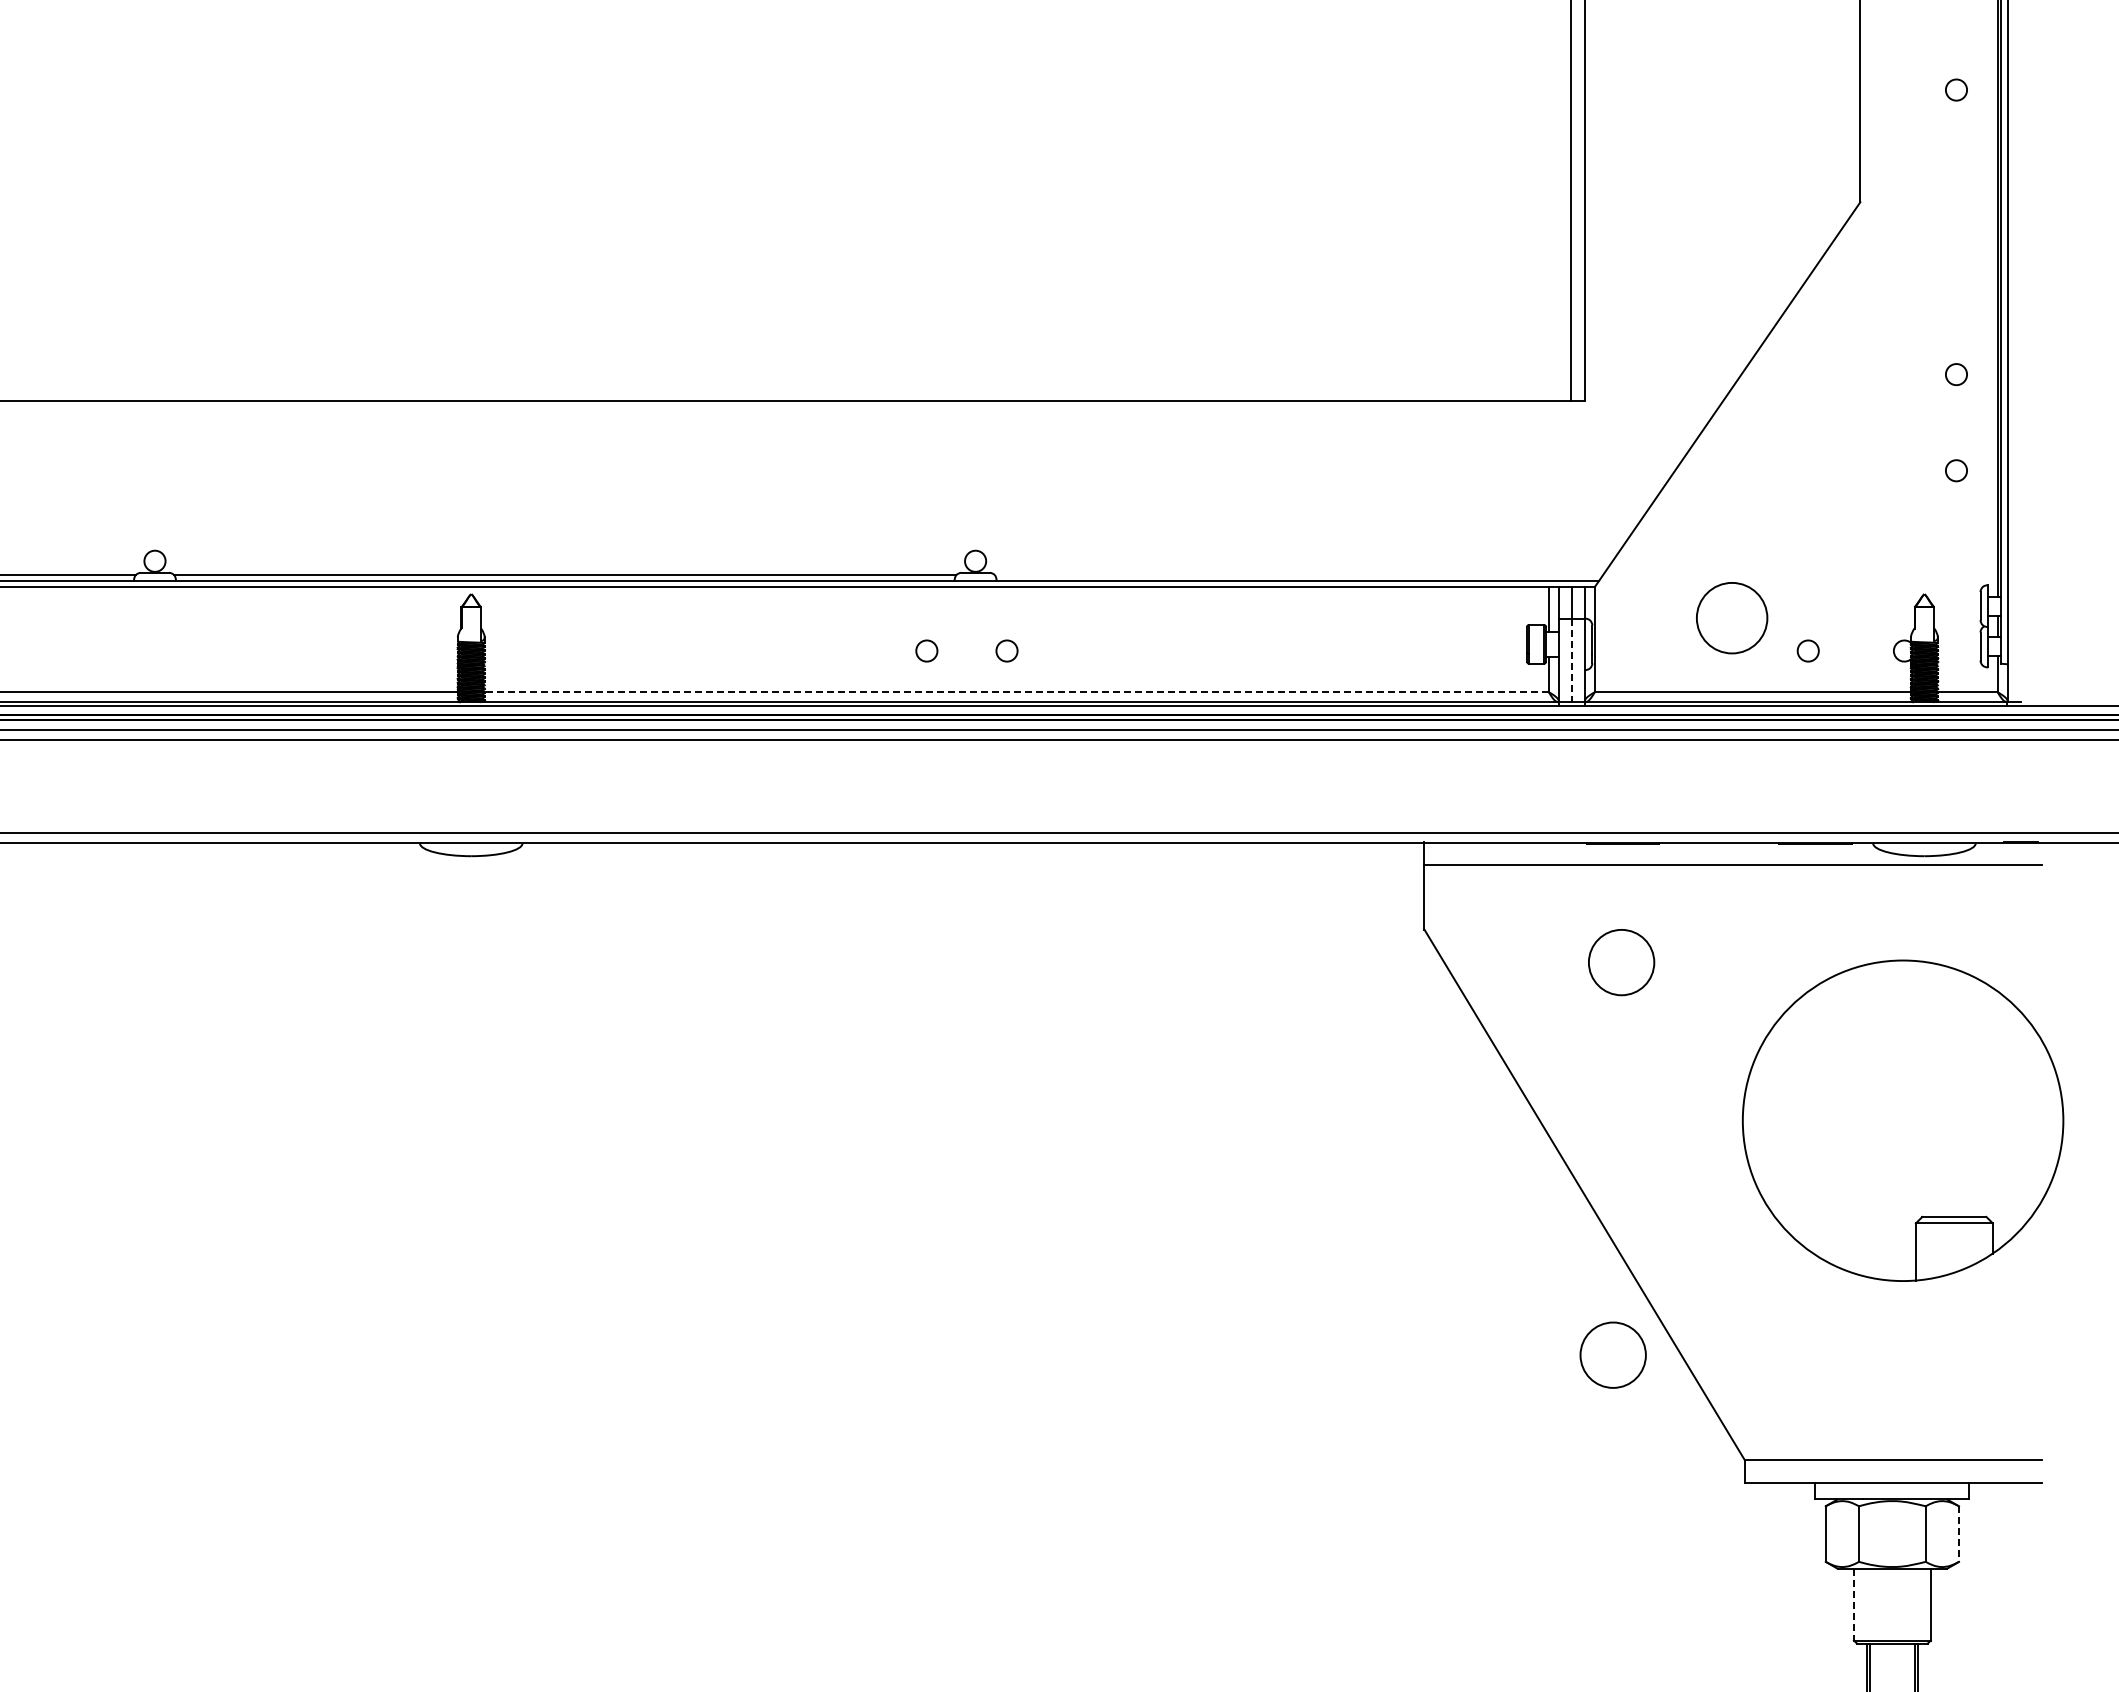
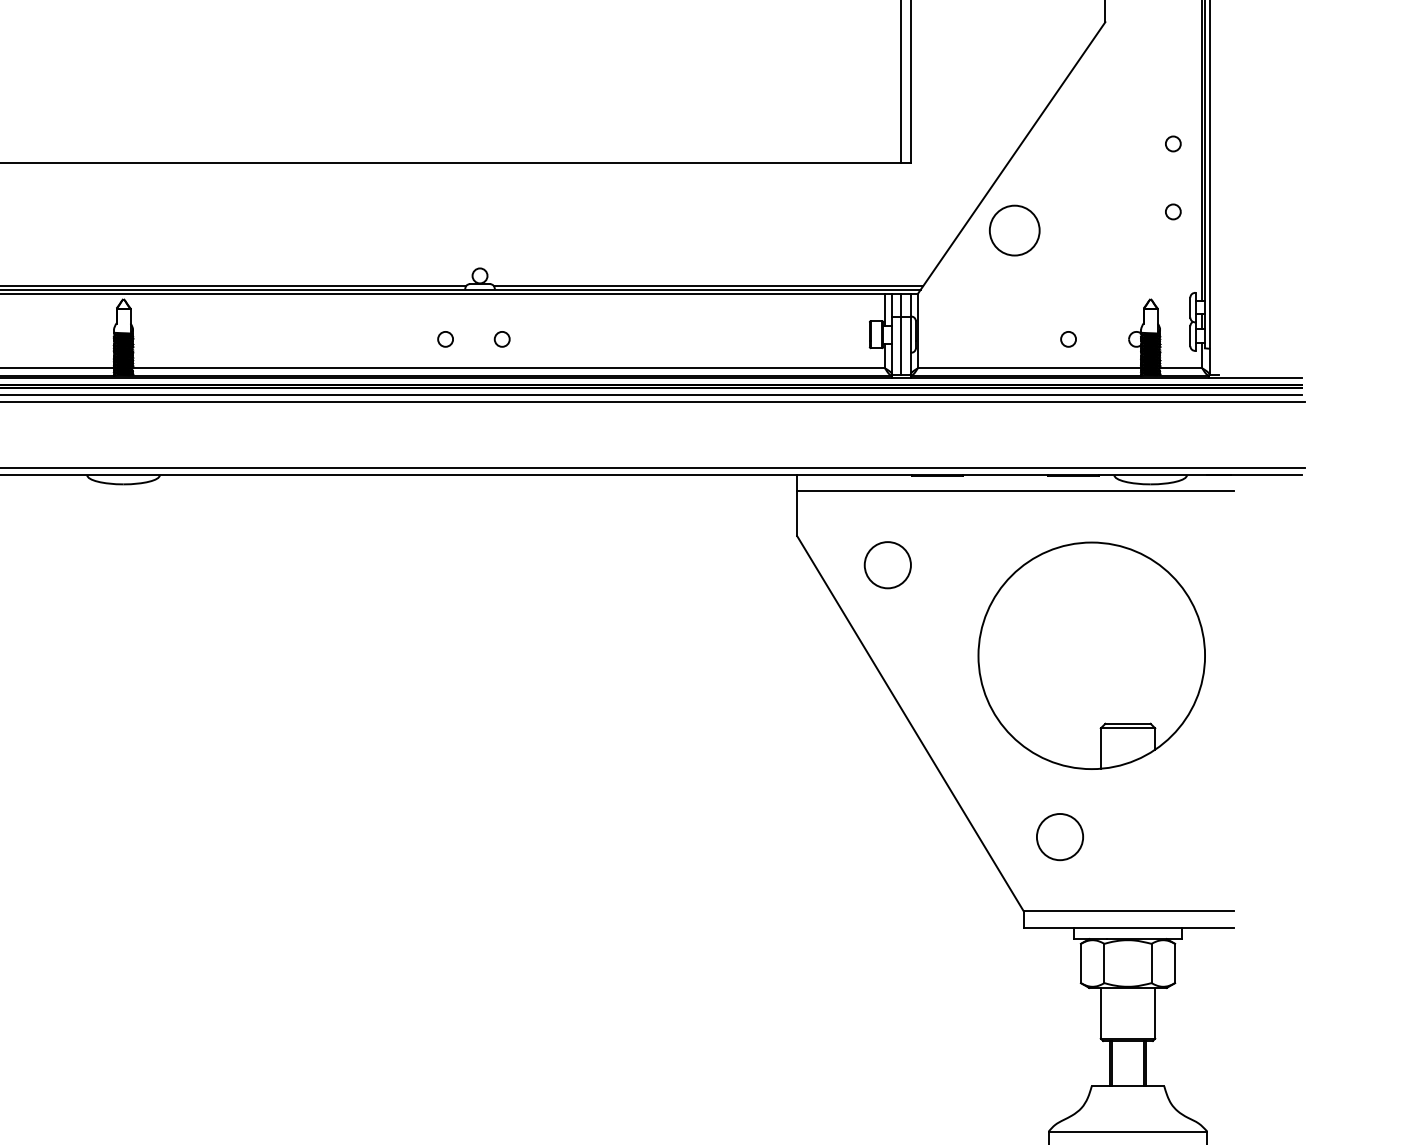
line: (1298, 575) -> (708, 285), added
circle: (1732, 618) -> (1015, 230), moved
line: (1571, 660) -> (901, 346), dashed -> solid
line: (1015, 692) -> (508, 368), dashed -> solid
circle: (1621, 962) -> (887, 565), moved
part: (1902, 1120) -> (1091, 655), moved
circle: (1612, 1354) -> (1059, 836), moved
line: (1959, 1534) -> (1175, 963), dashed -> solid
line: (1853, 1604) -> (1100, 1013), dashed -> solid

